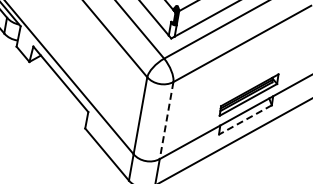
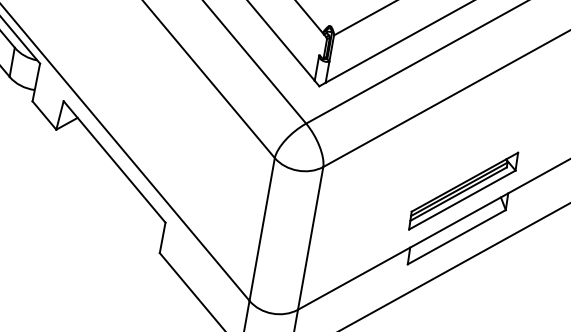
line: (245, 120) -> (456, 238), dashed -> solid
line: (166, 121) -> (310, 240), dashed -> solid

